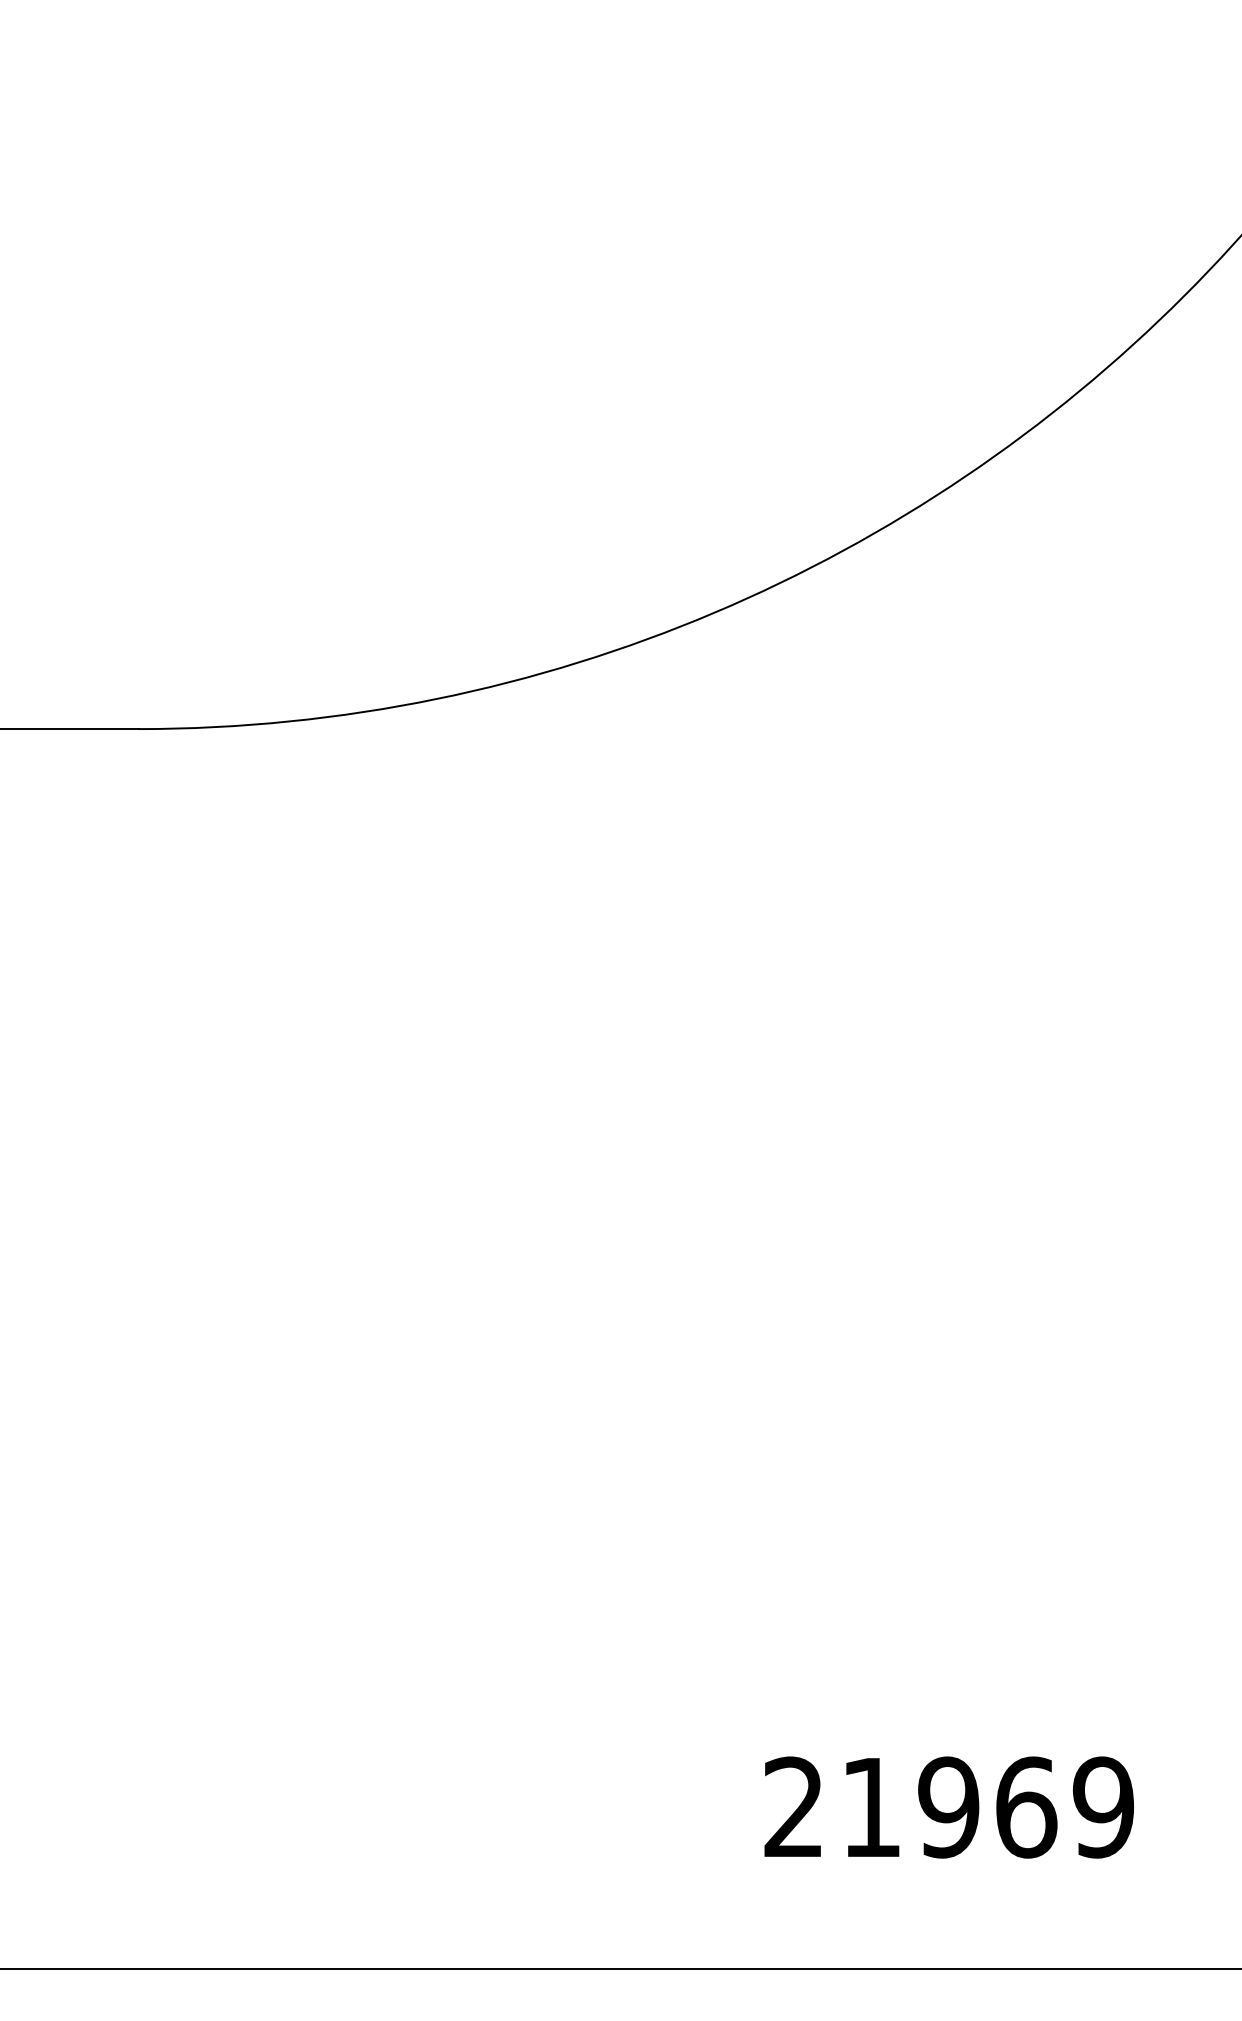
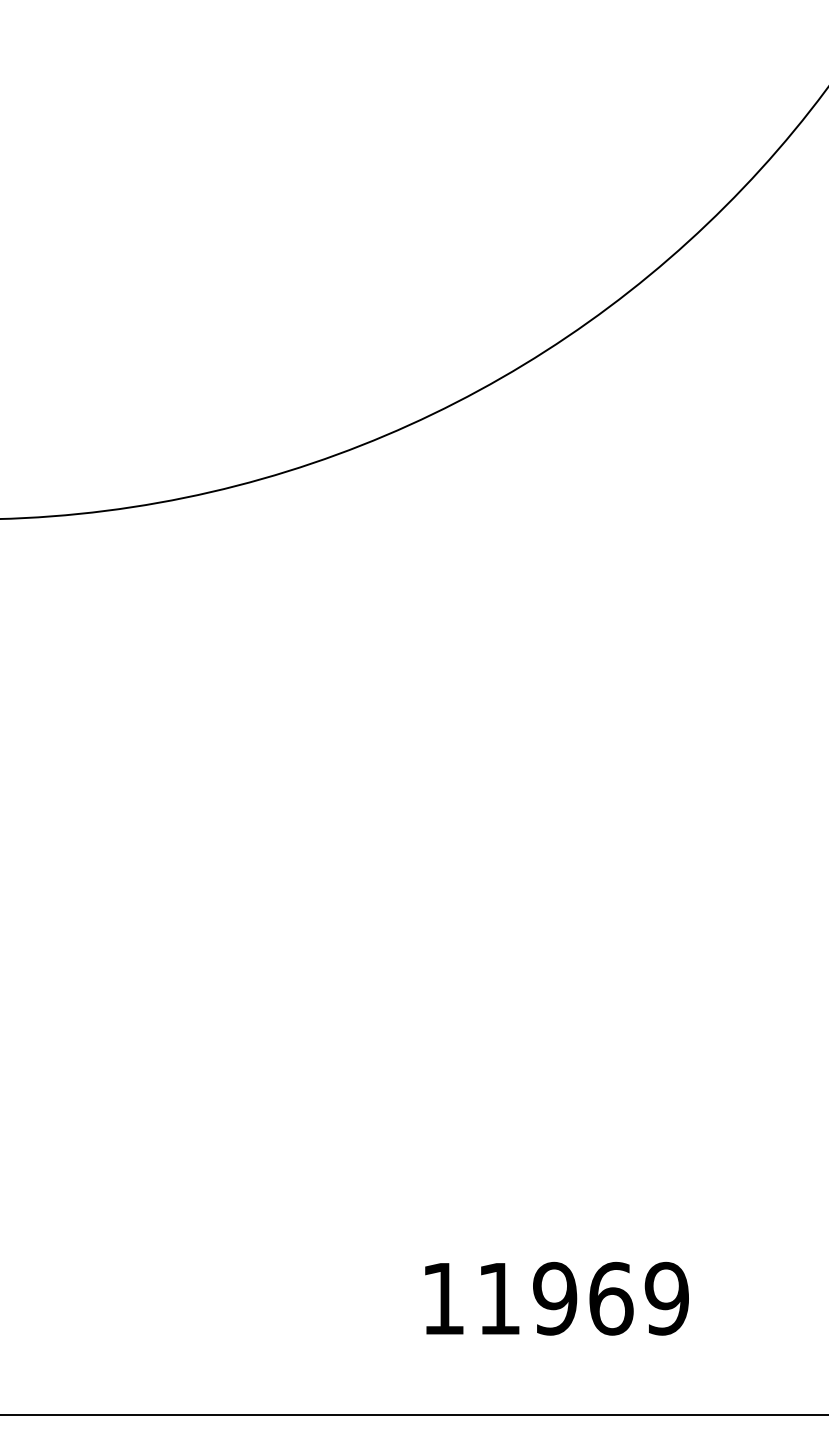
text: (792, 1806) -> (442, 1298), 21969 -> 11969

